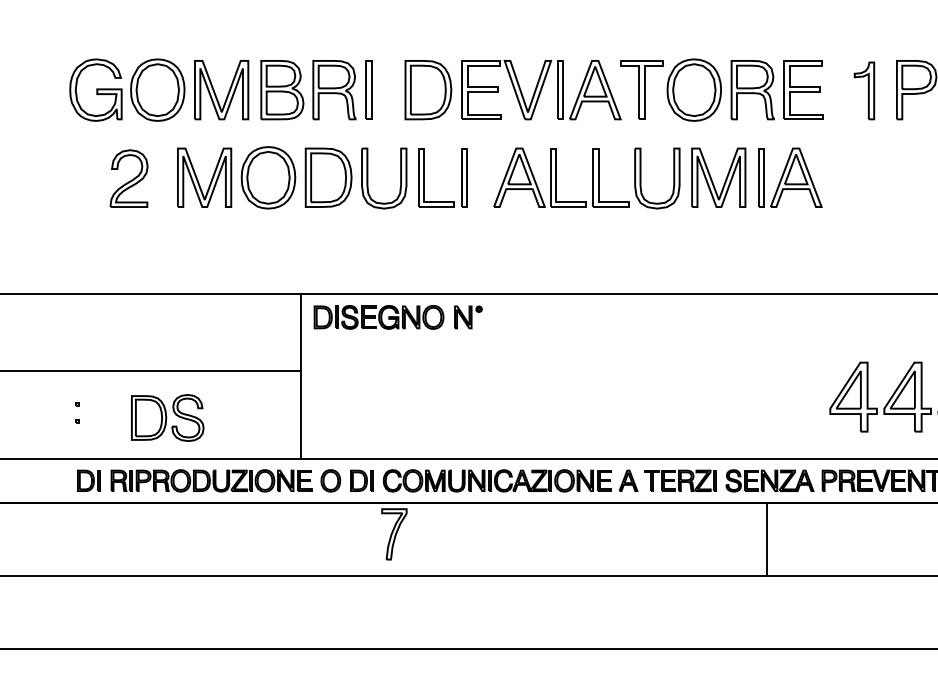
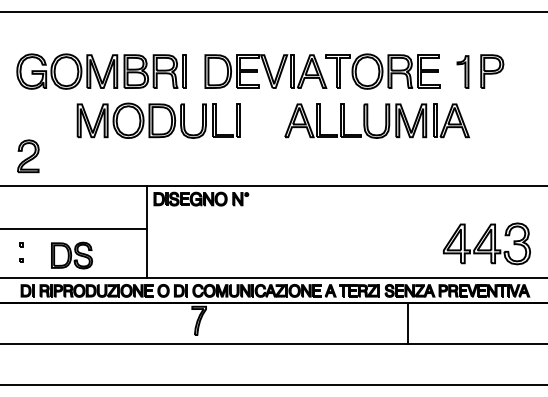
part: (642, 177) -> (368, 120), moved
part: (129, 179) -> (28, 156), moved
part: (77, 412) -> (21, 252), size x1.6

